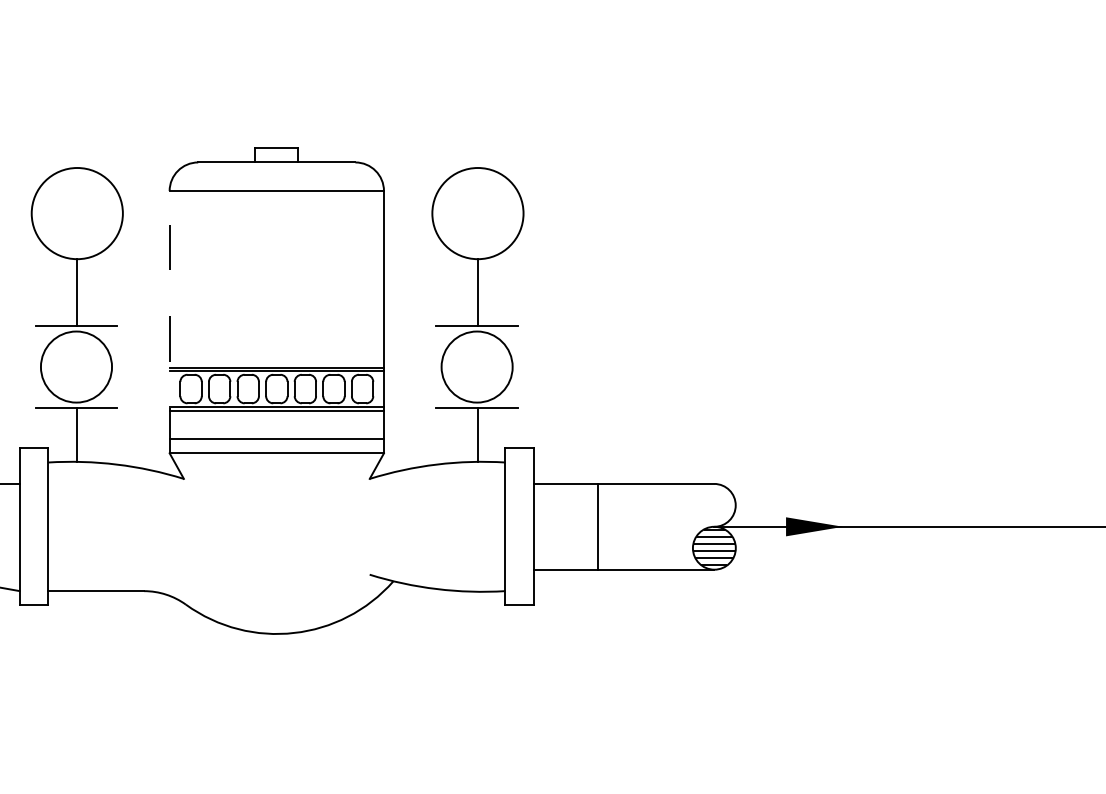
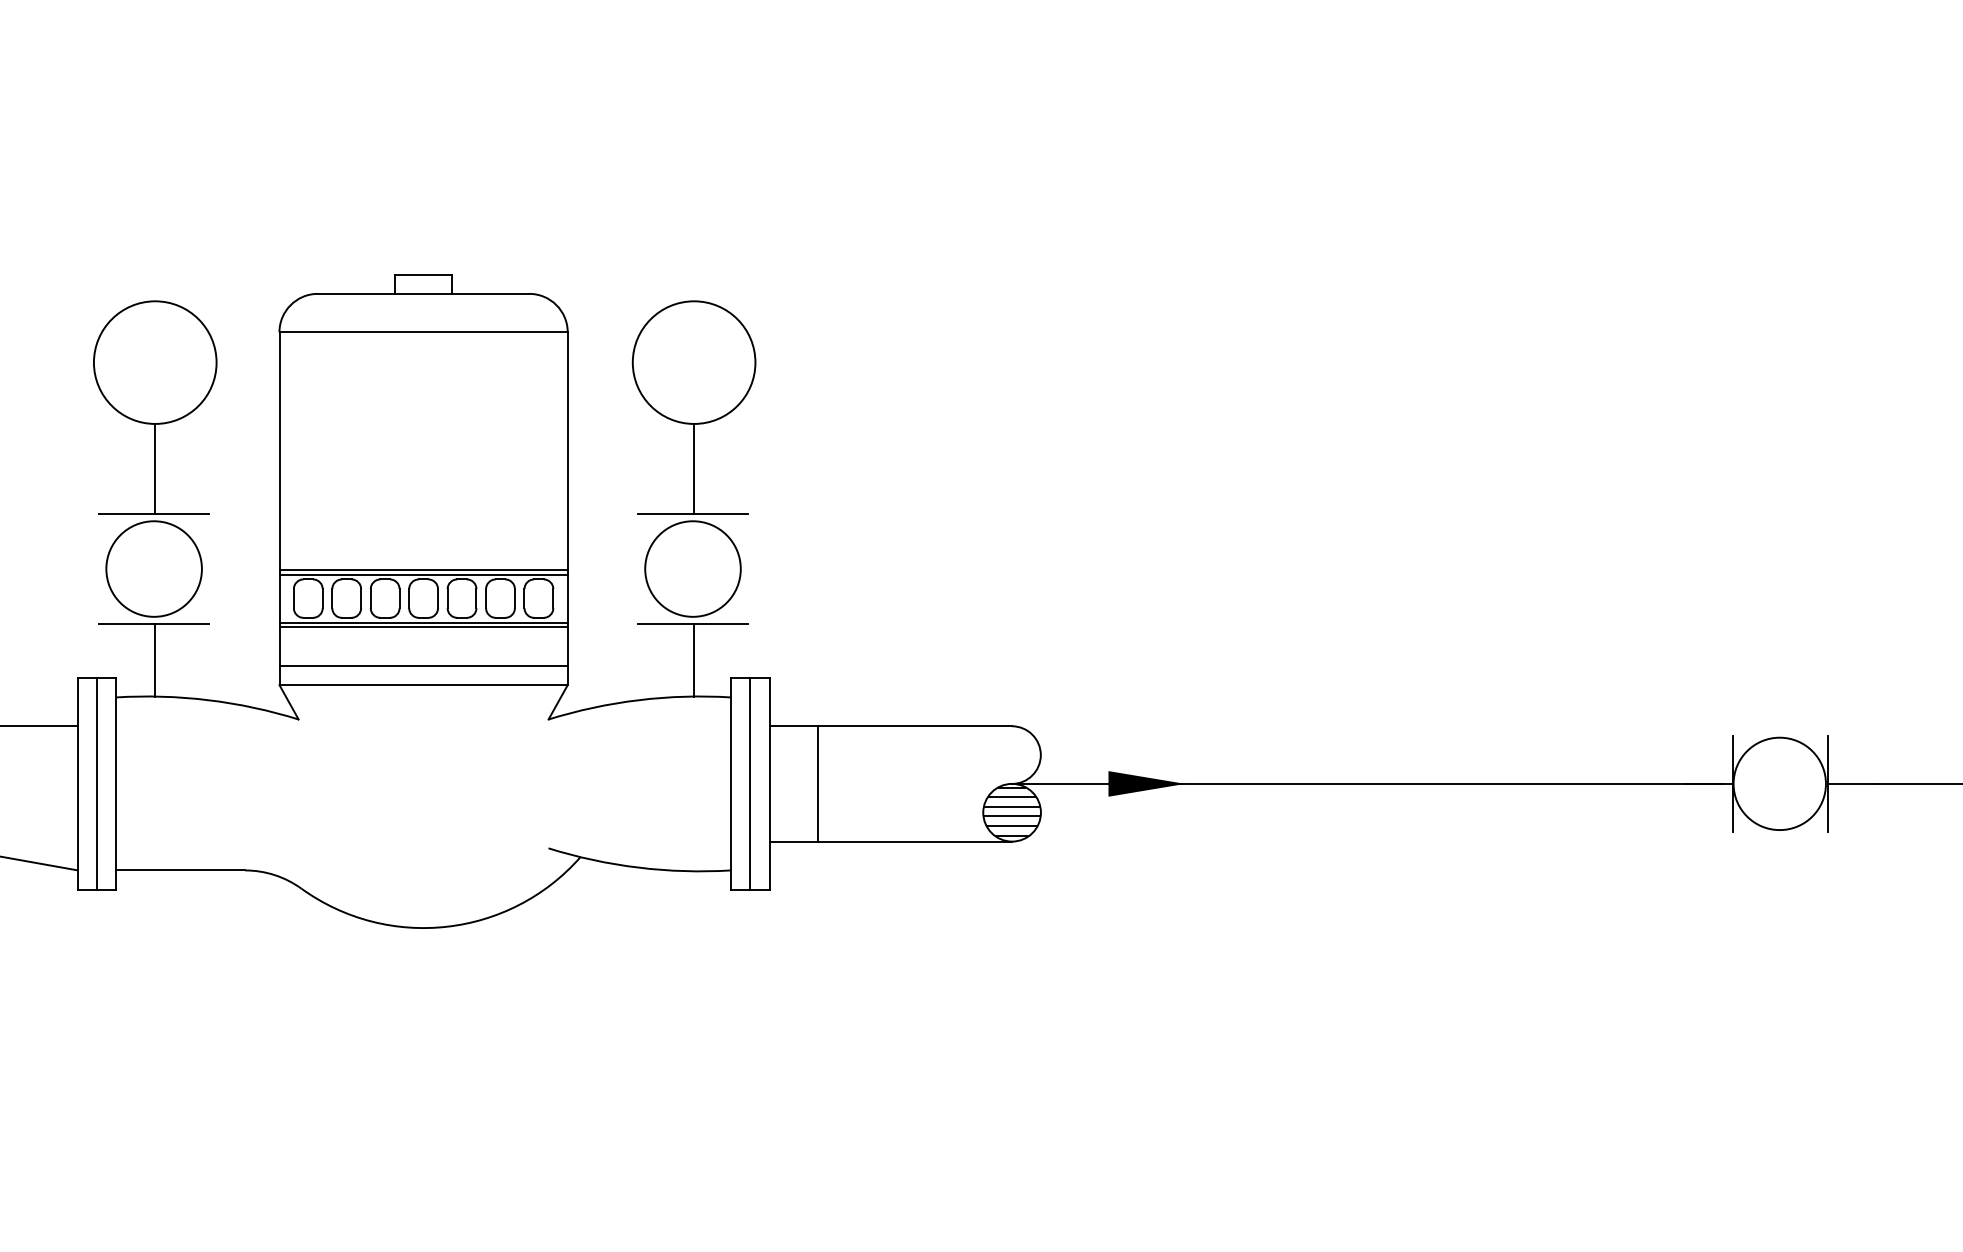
line: (169, 322) -> (279, 508), dashed -> solid
line: (33, 526) -> (96, 783), added
line: (519, 526) -> (750, 783), added
line: (597, 526) -> (817, 783), moved

